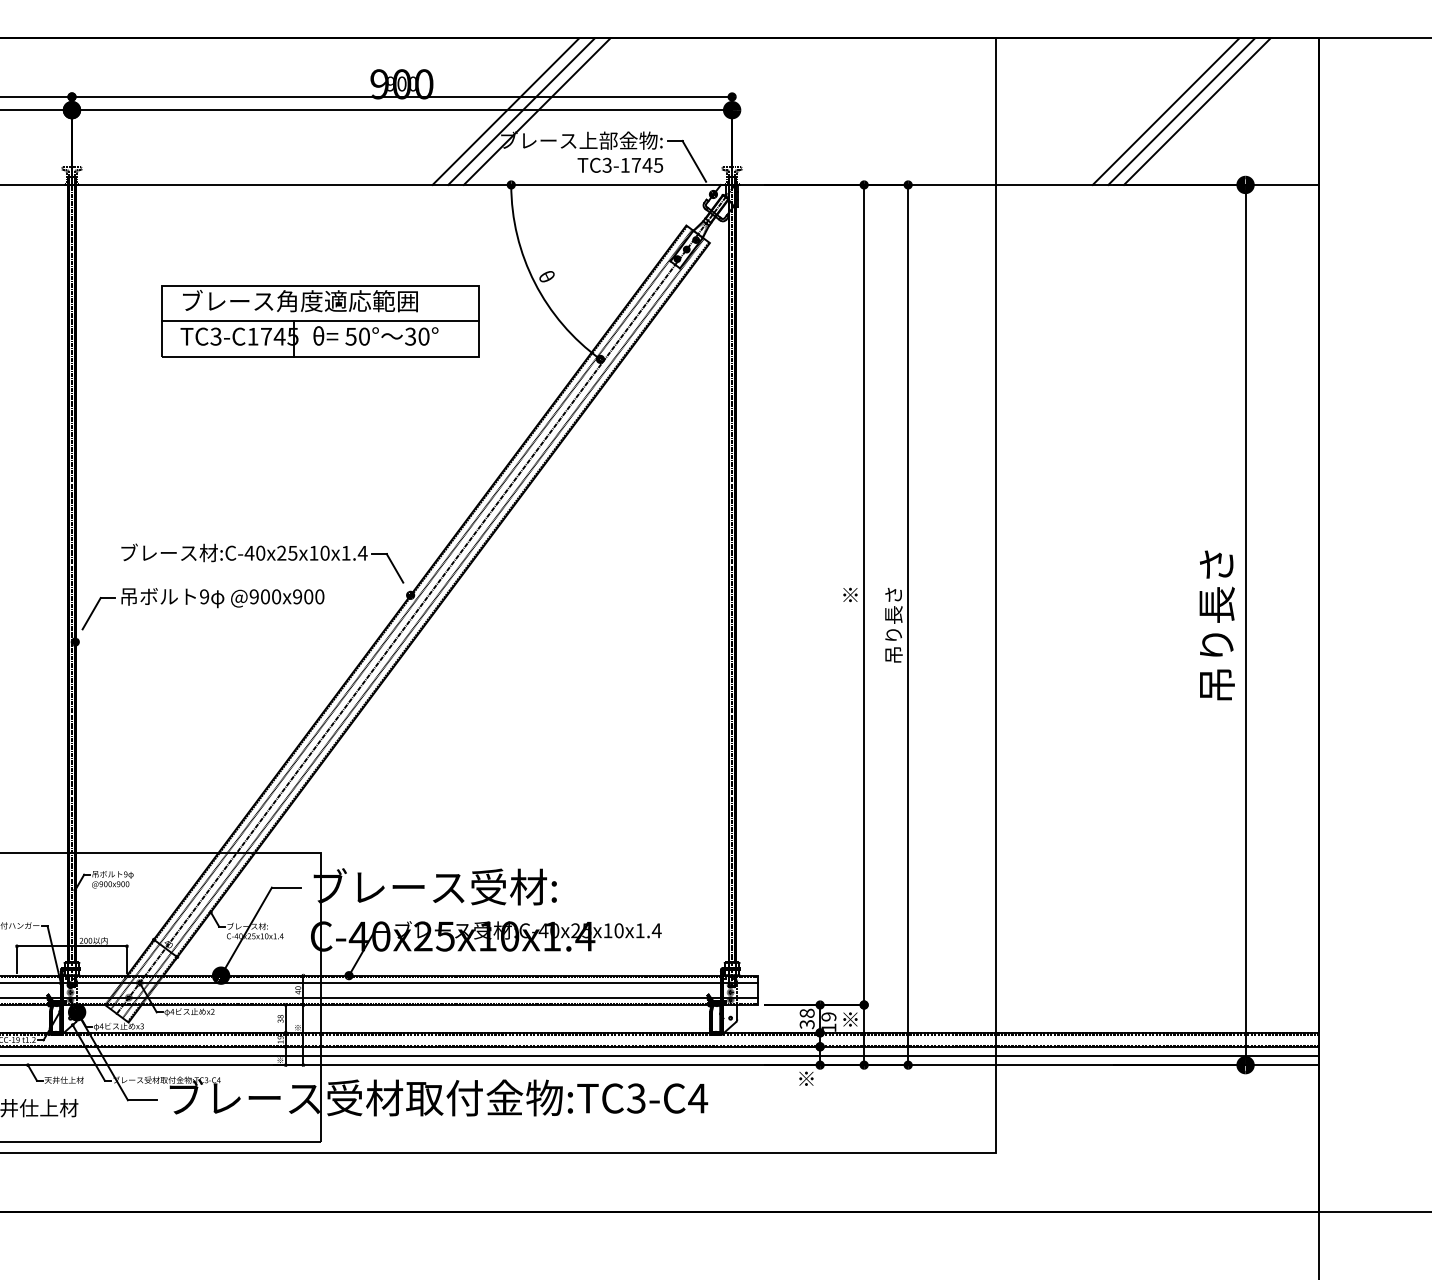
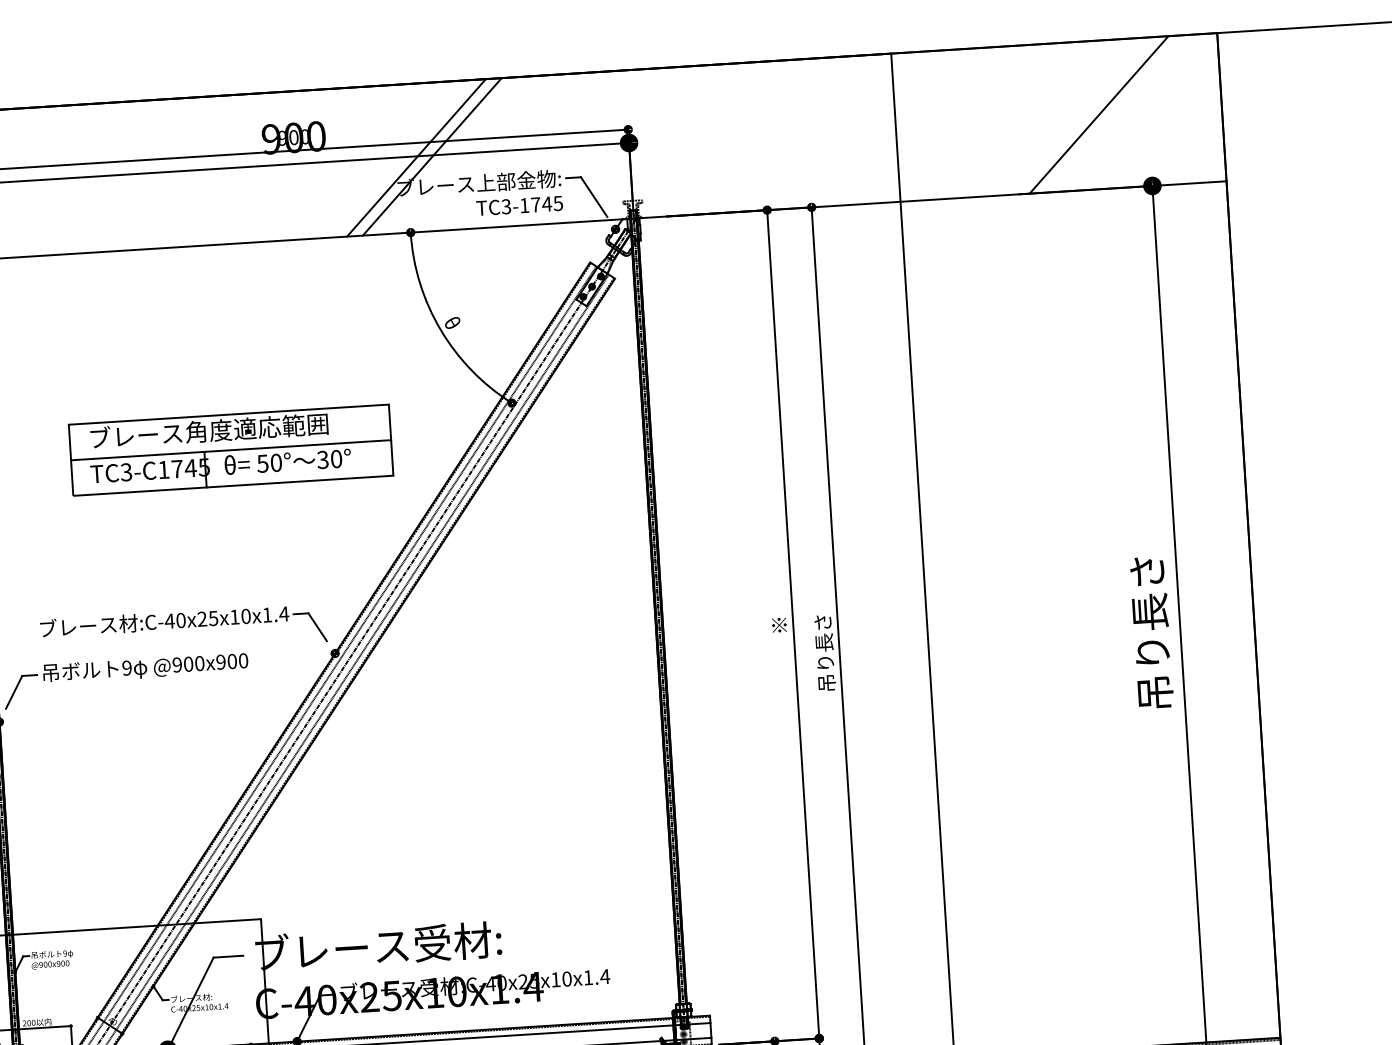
line: (505, 111) -> (400, 158), removed
line: (1165, 111) -> (1066, 116), removed
line: (1181, 111) -> (1083, 115), removed
part: (320, 321) -> (230, 450), moved

